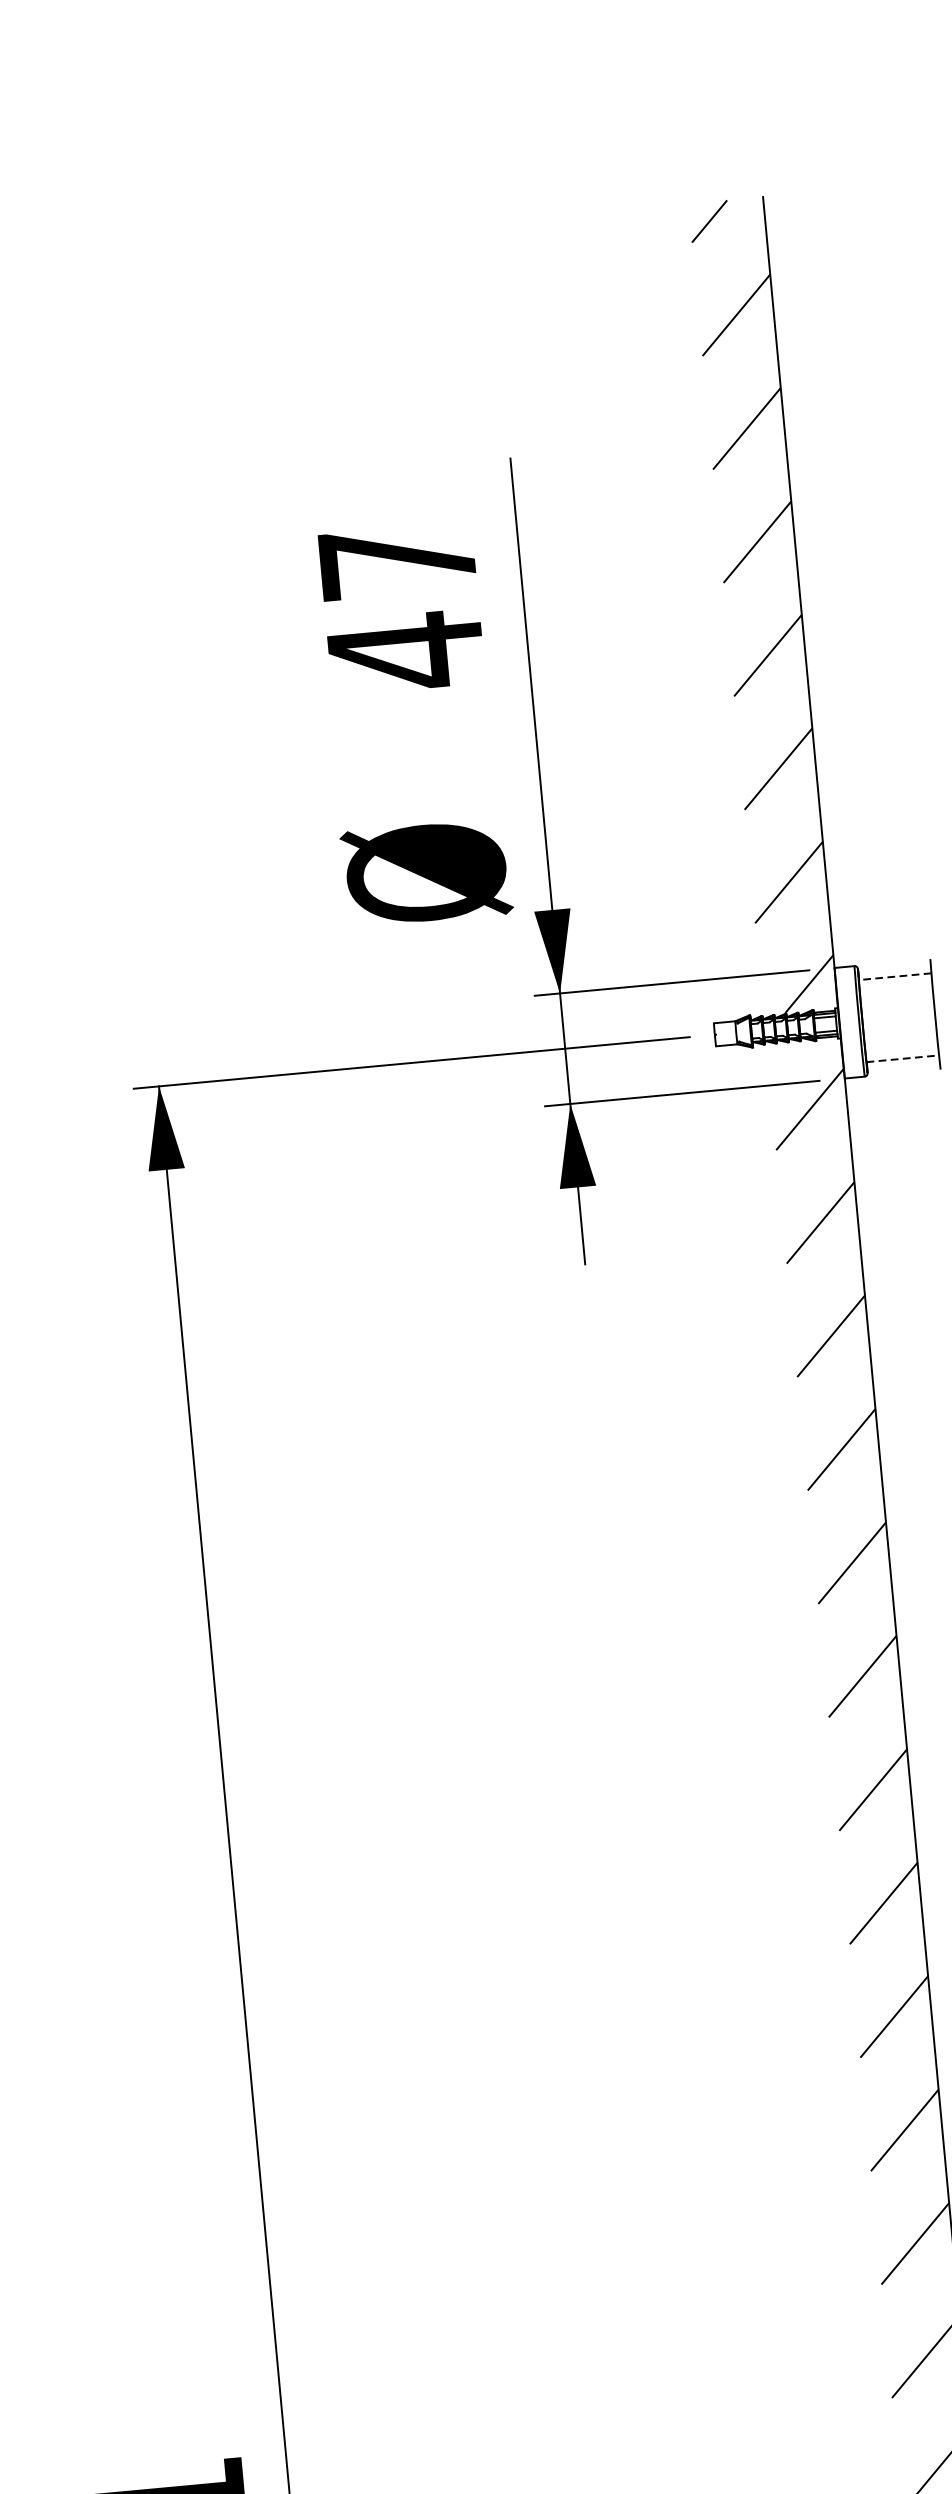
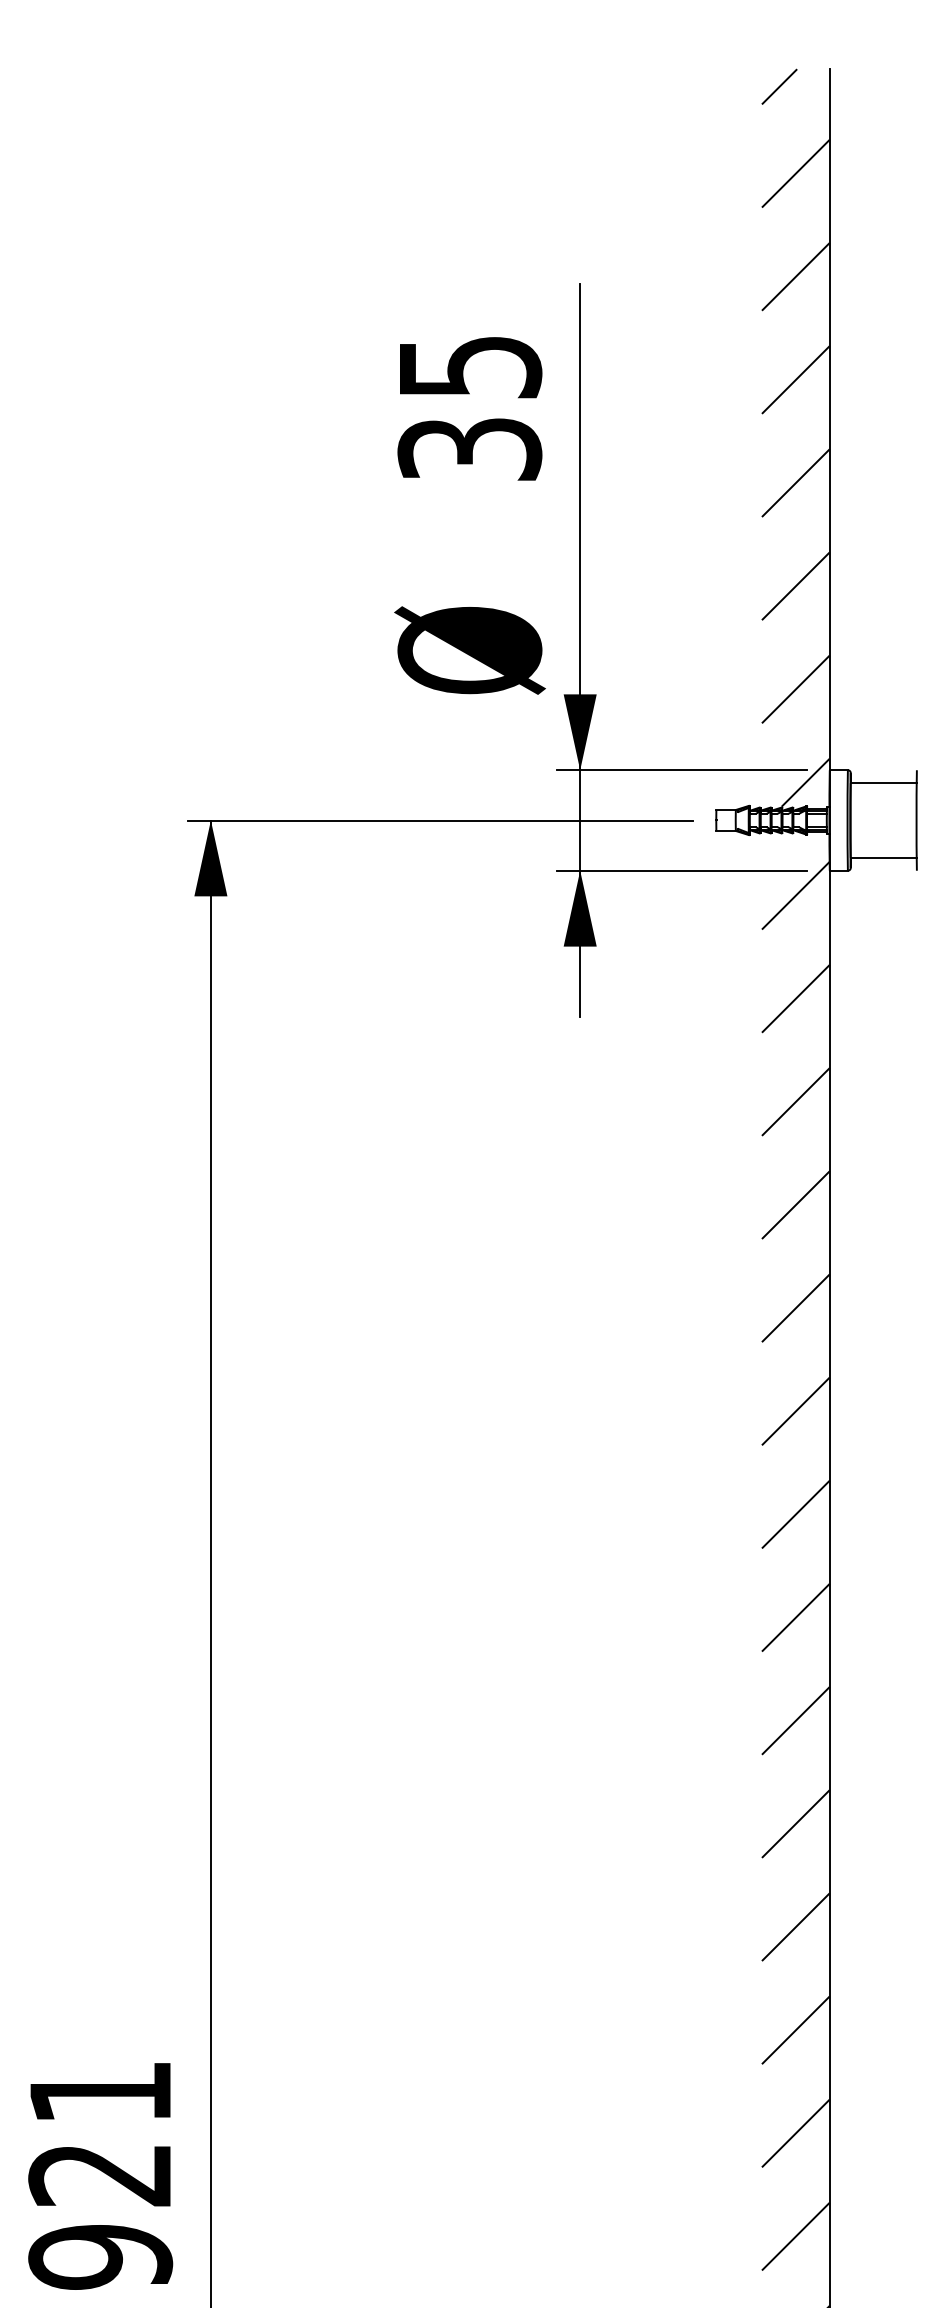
text: (401, 609) -> (469, 410), 47 -> 35
line: (894, 977) -> (883, 783), dashed -> solid
line: (902, 1058) -> (883, 857), dashed -> solid

